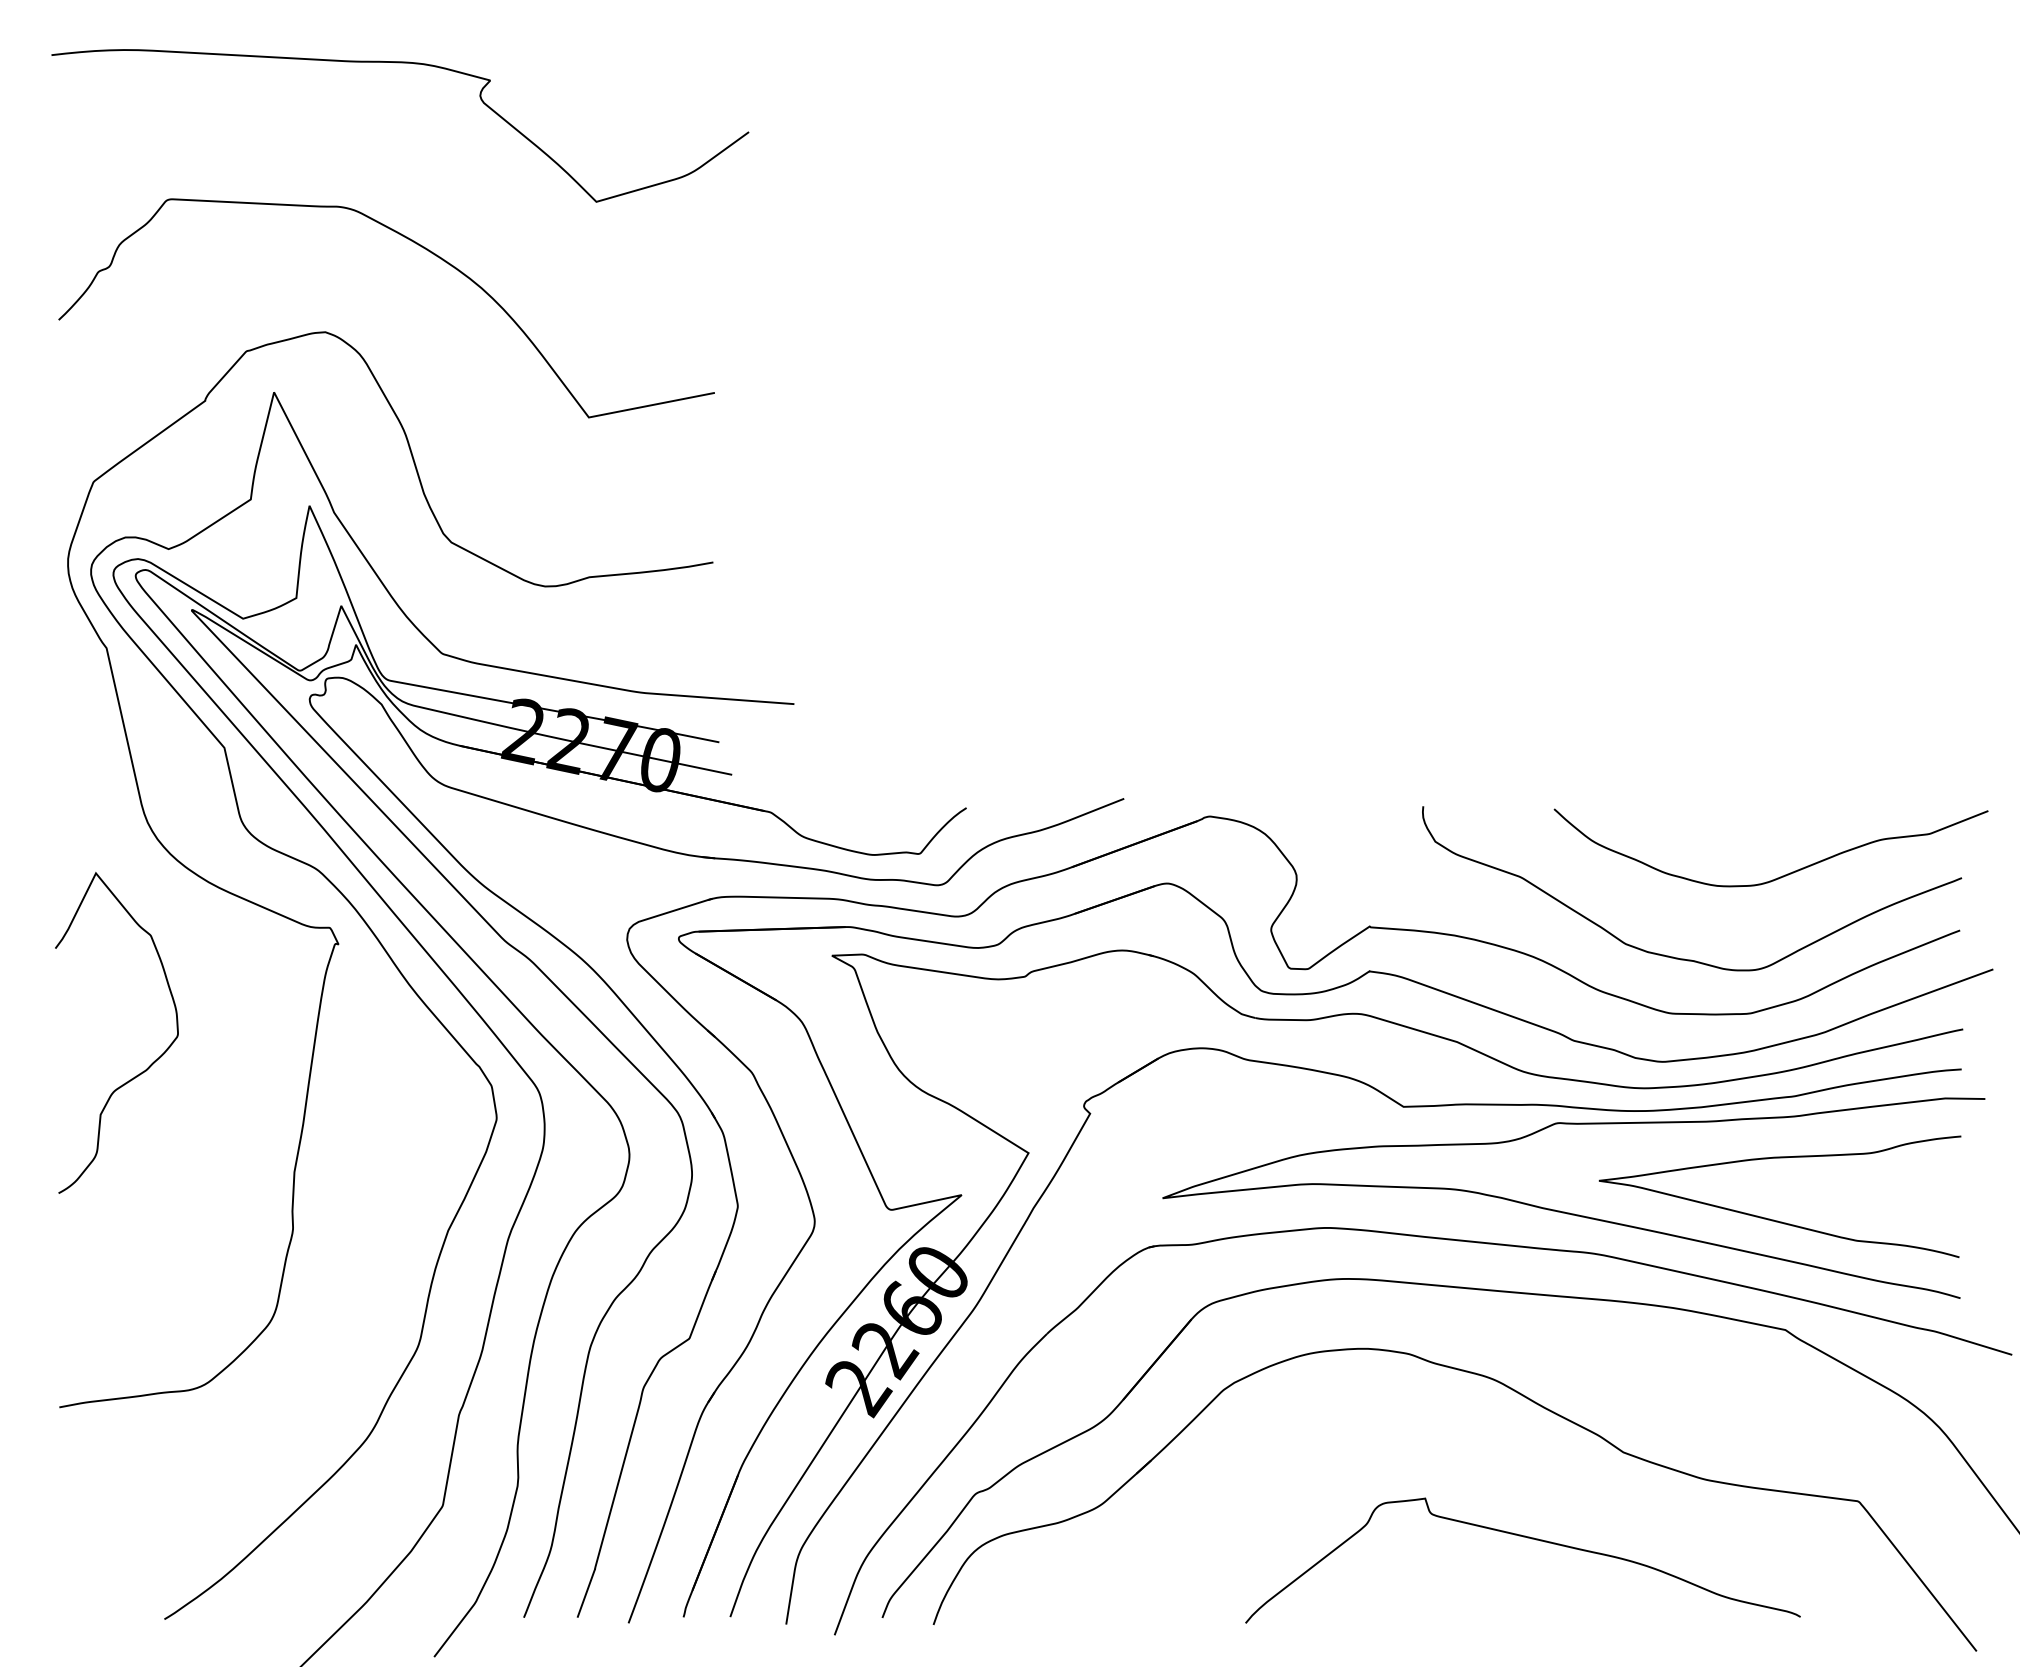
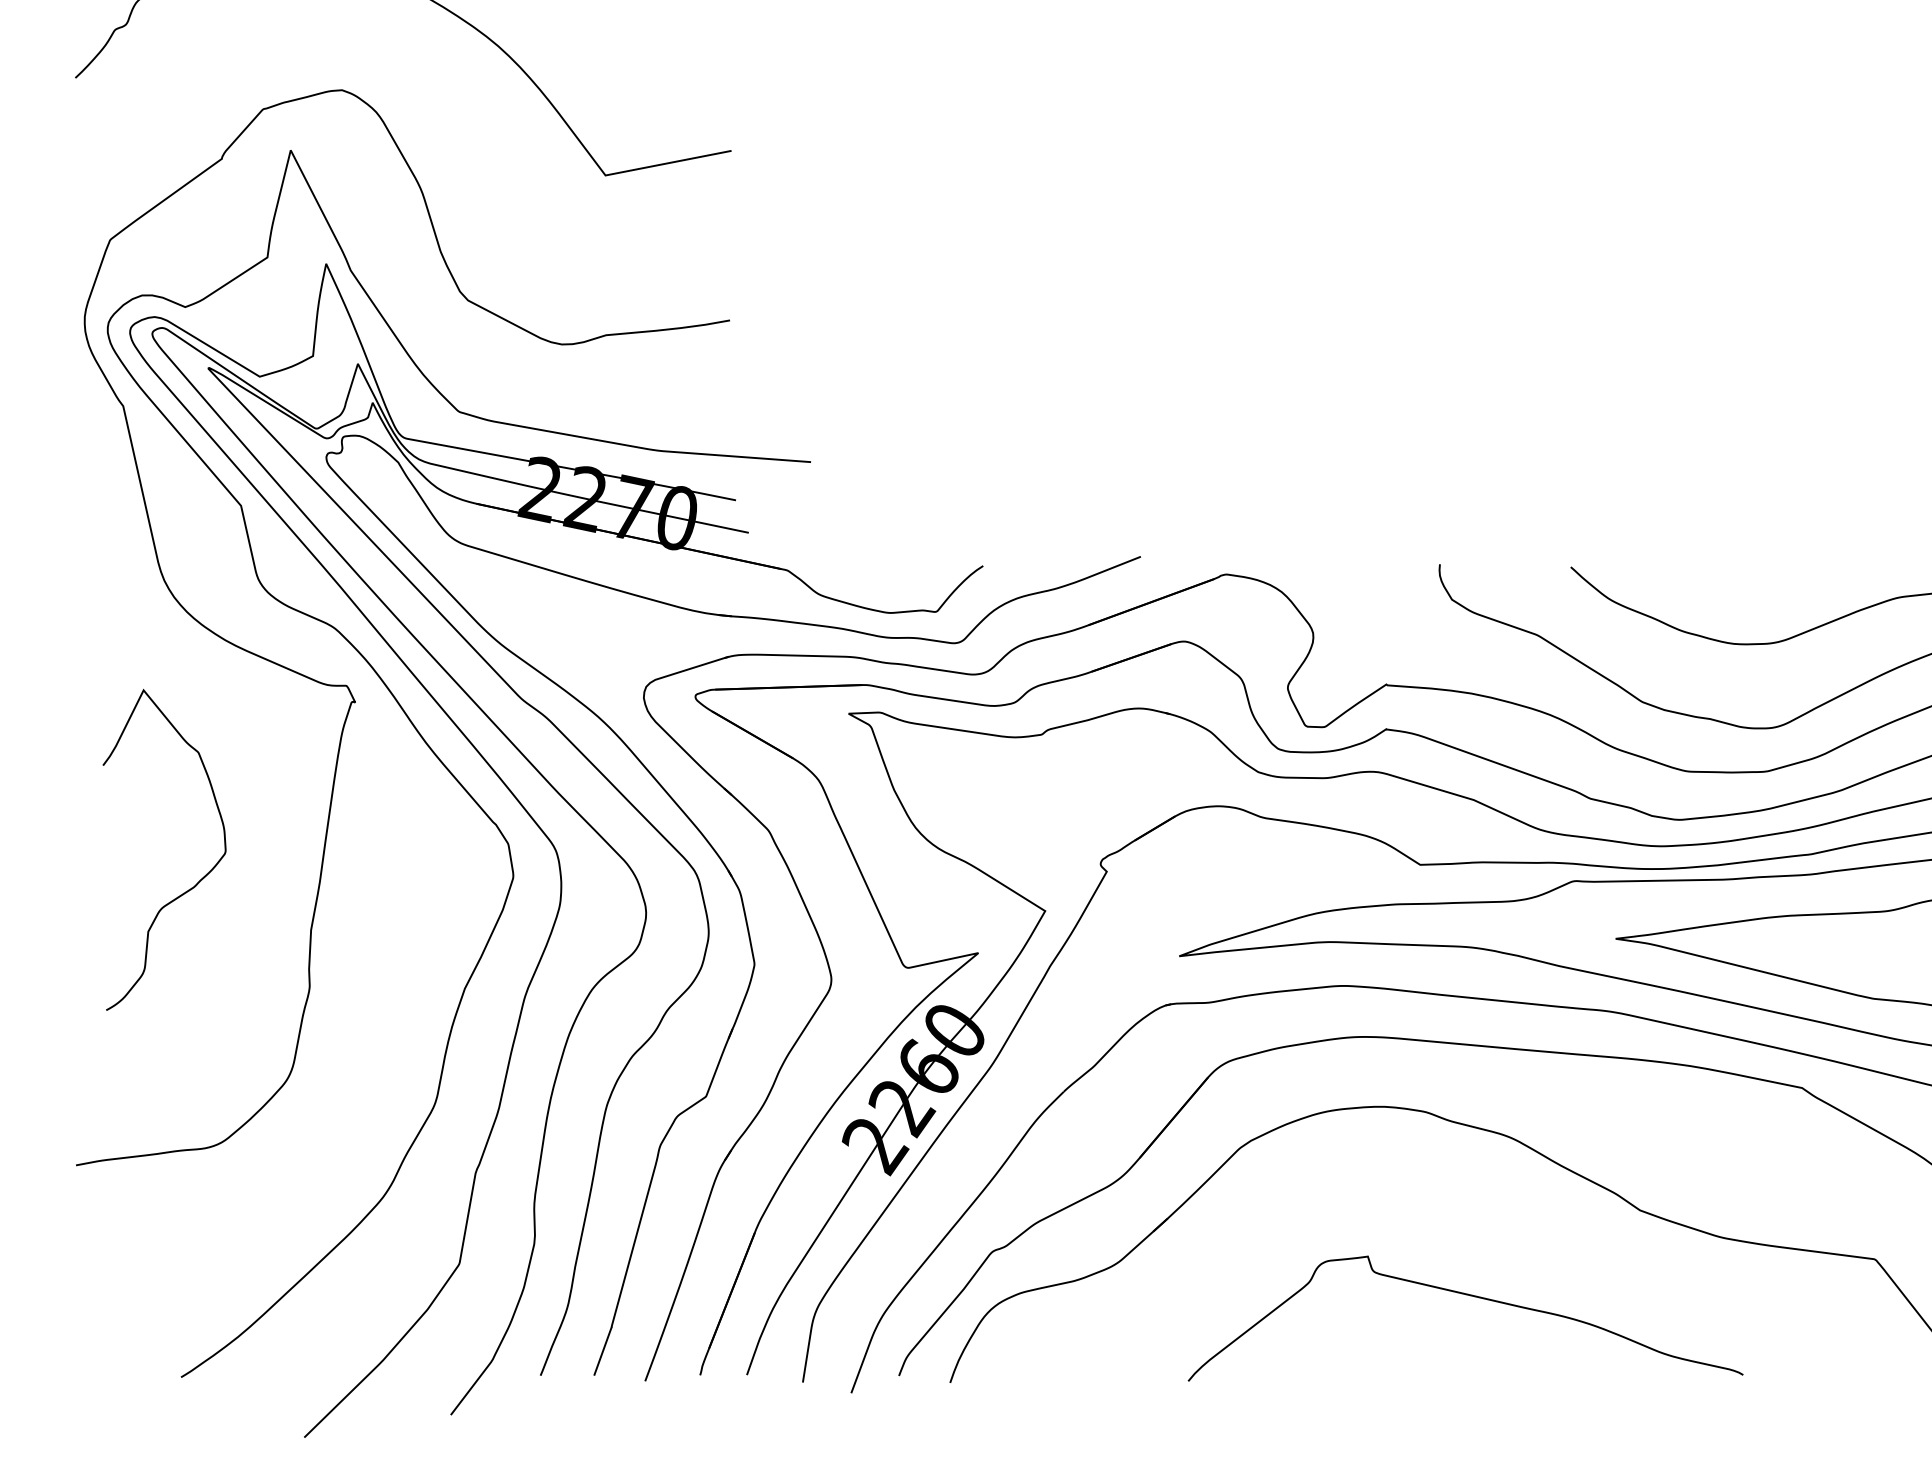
curve: (140, 1072) -> (188, 889), moved
curve: (1527, 1538) -> (1470, 1296), moved

